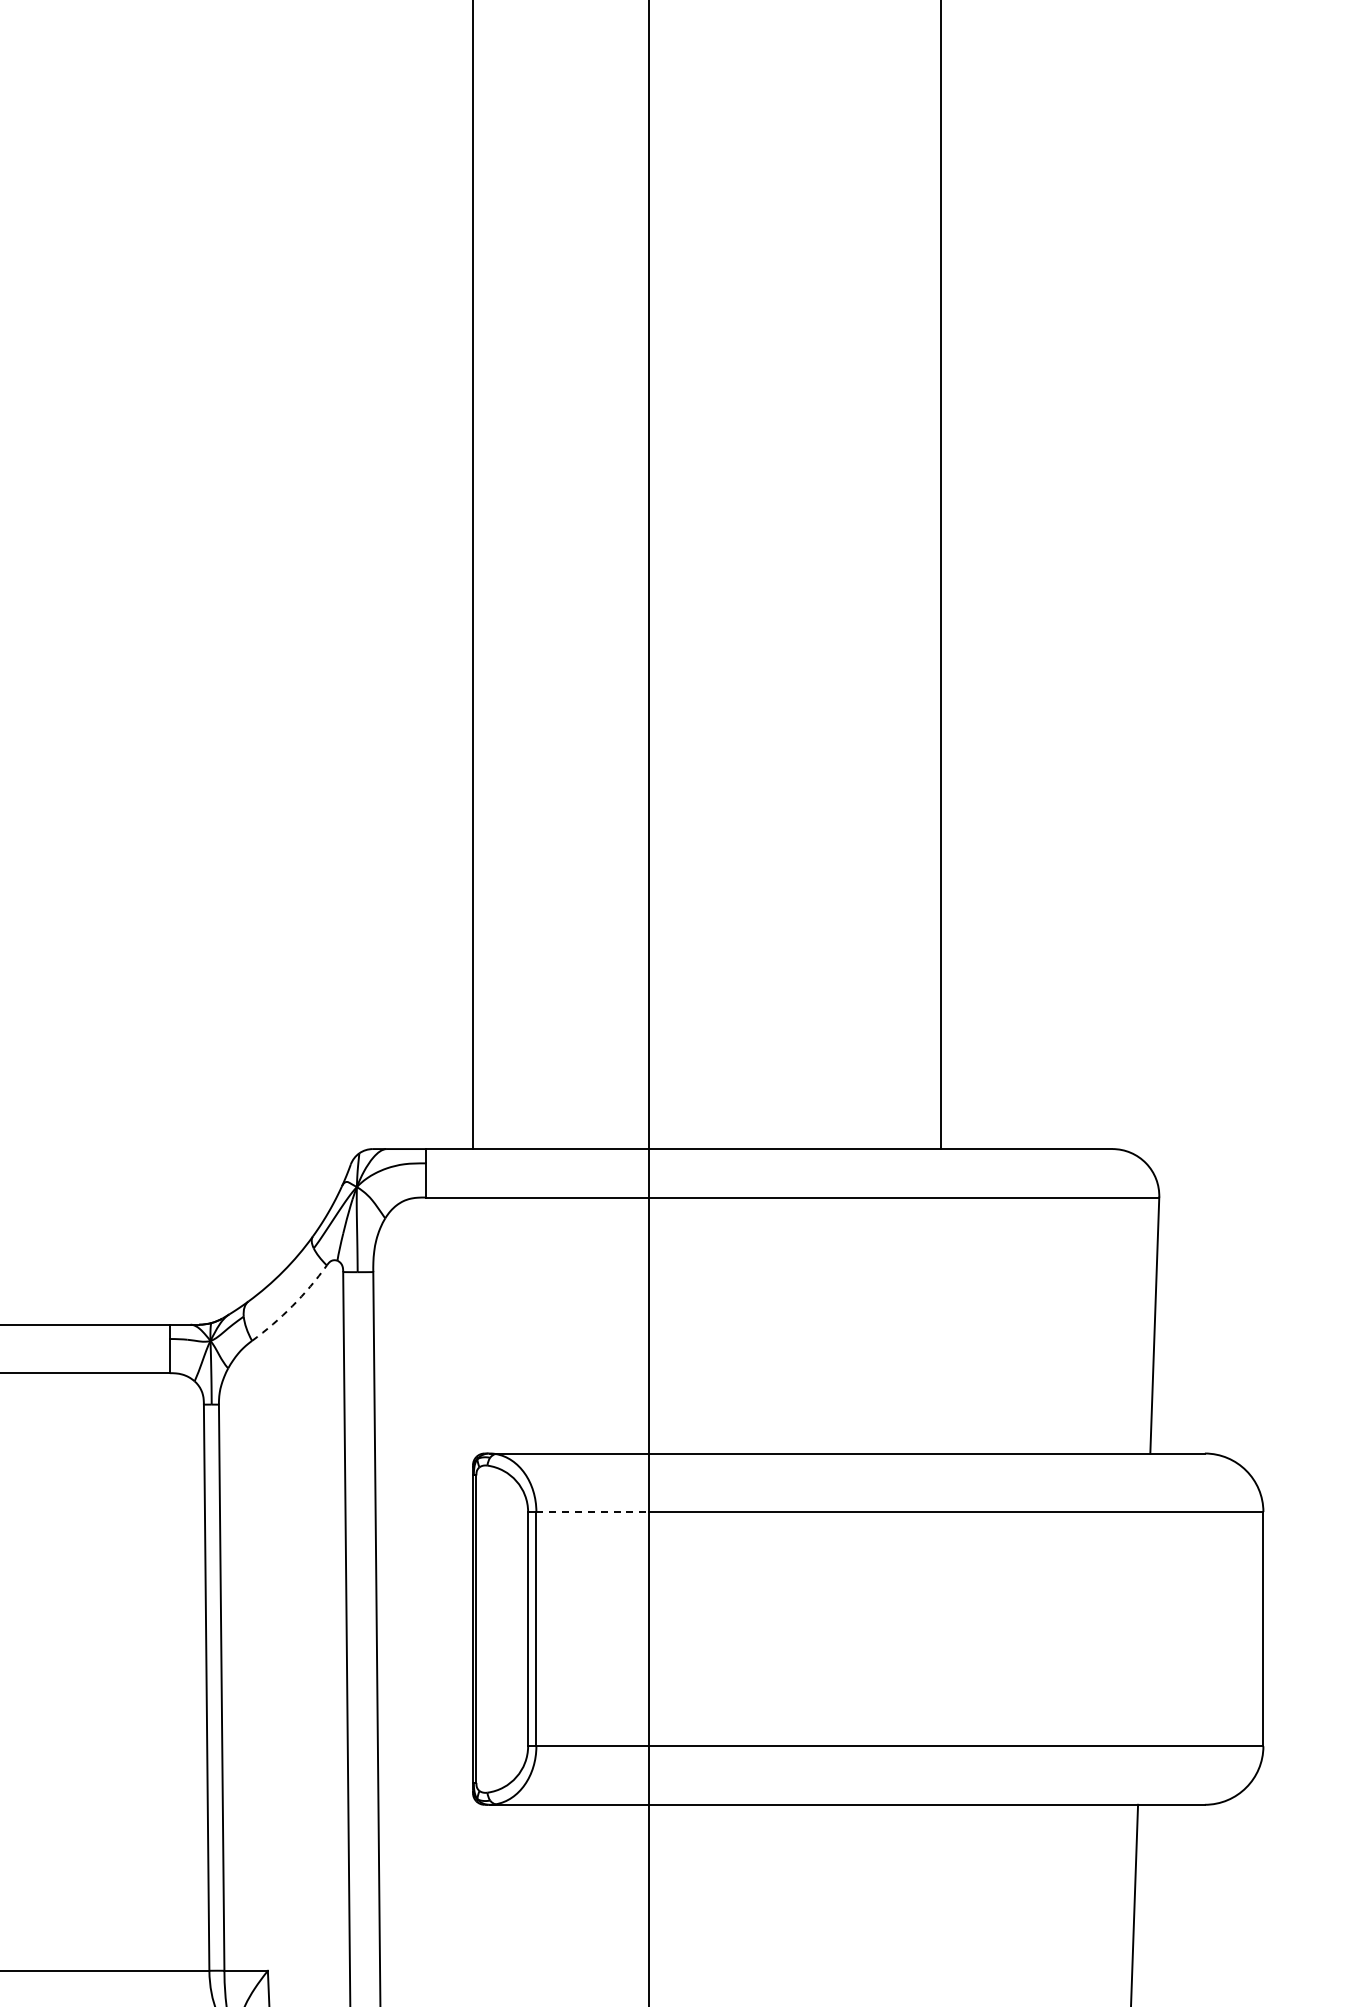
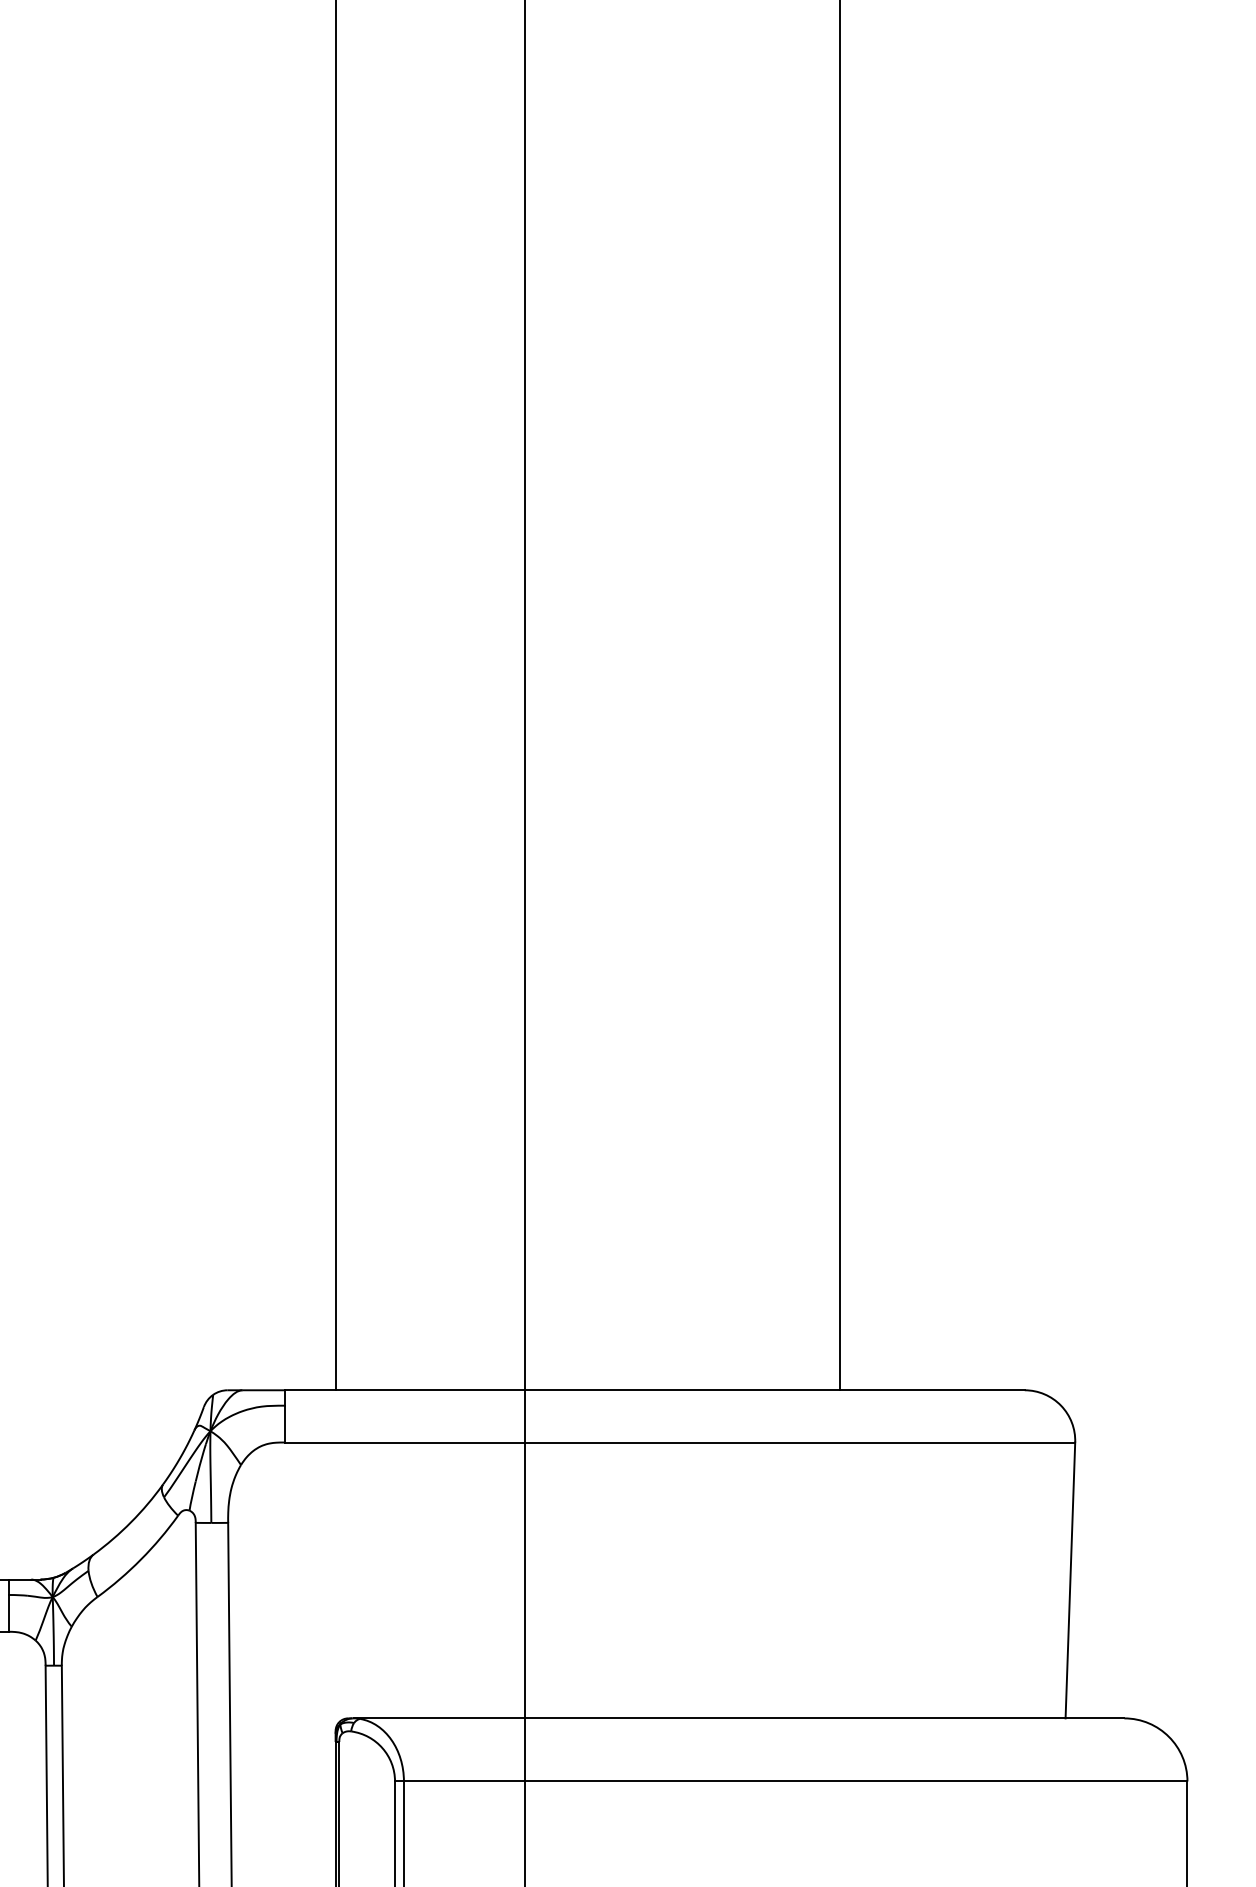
arc: (292, 1306) -> (141, 1559), dashed -> solid
line: (593, 1512) -> (465, 1781), dashed -> solid

